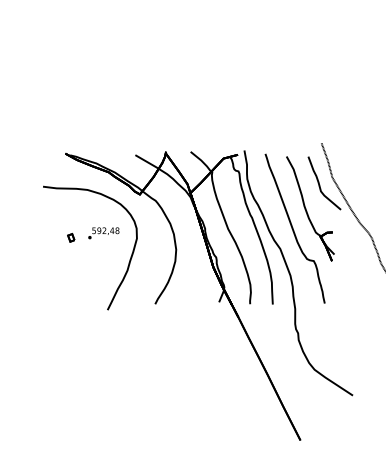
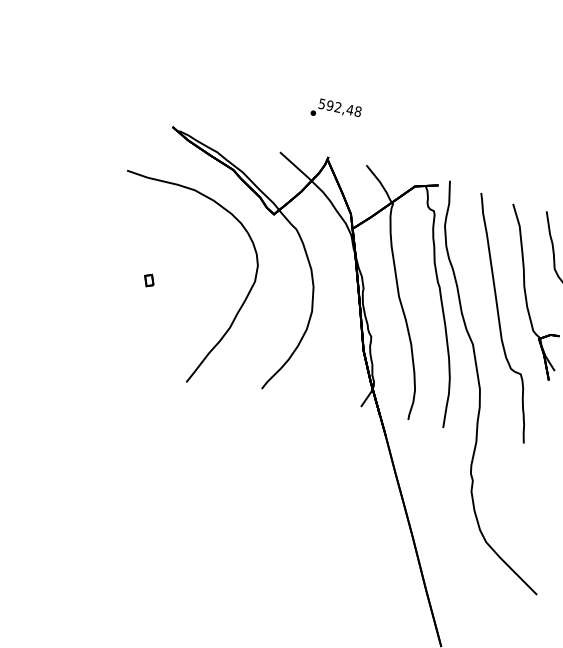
text: (103, 233) -> (335, 111), moved
part: (71, 237) -> (149, 279), moved

